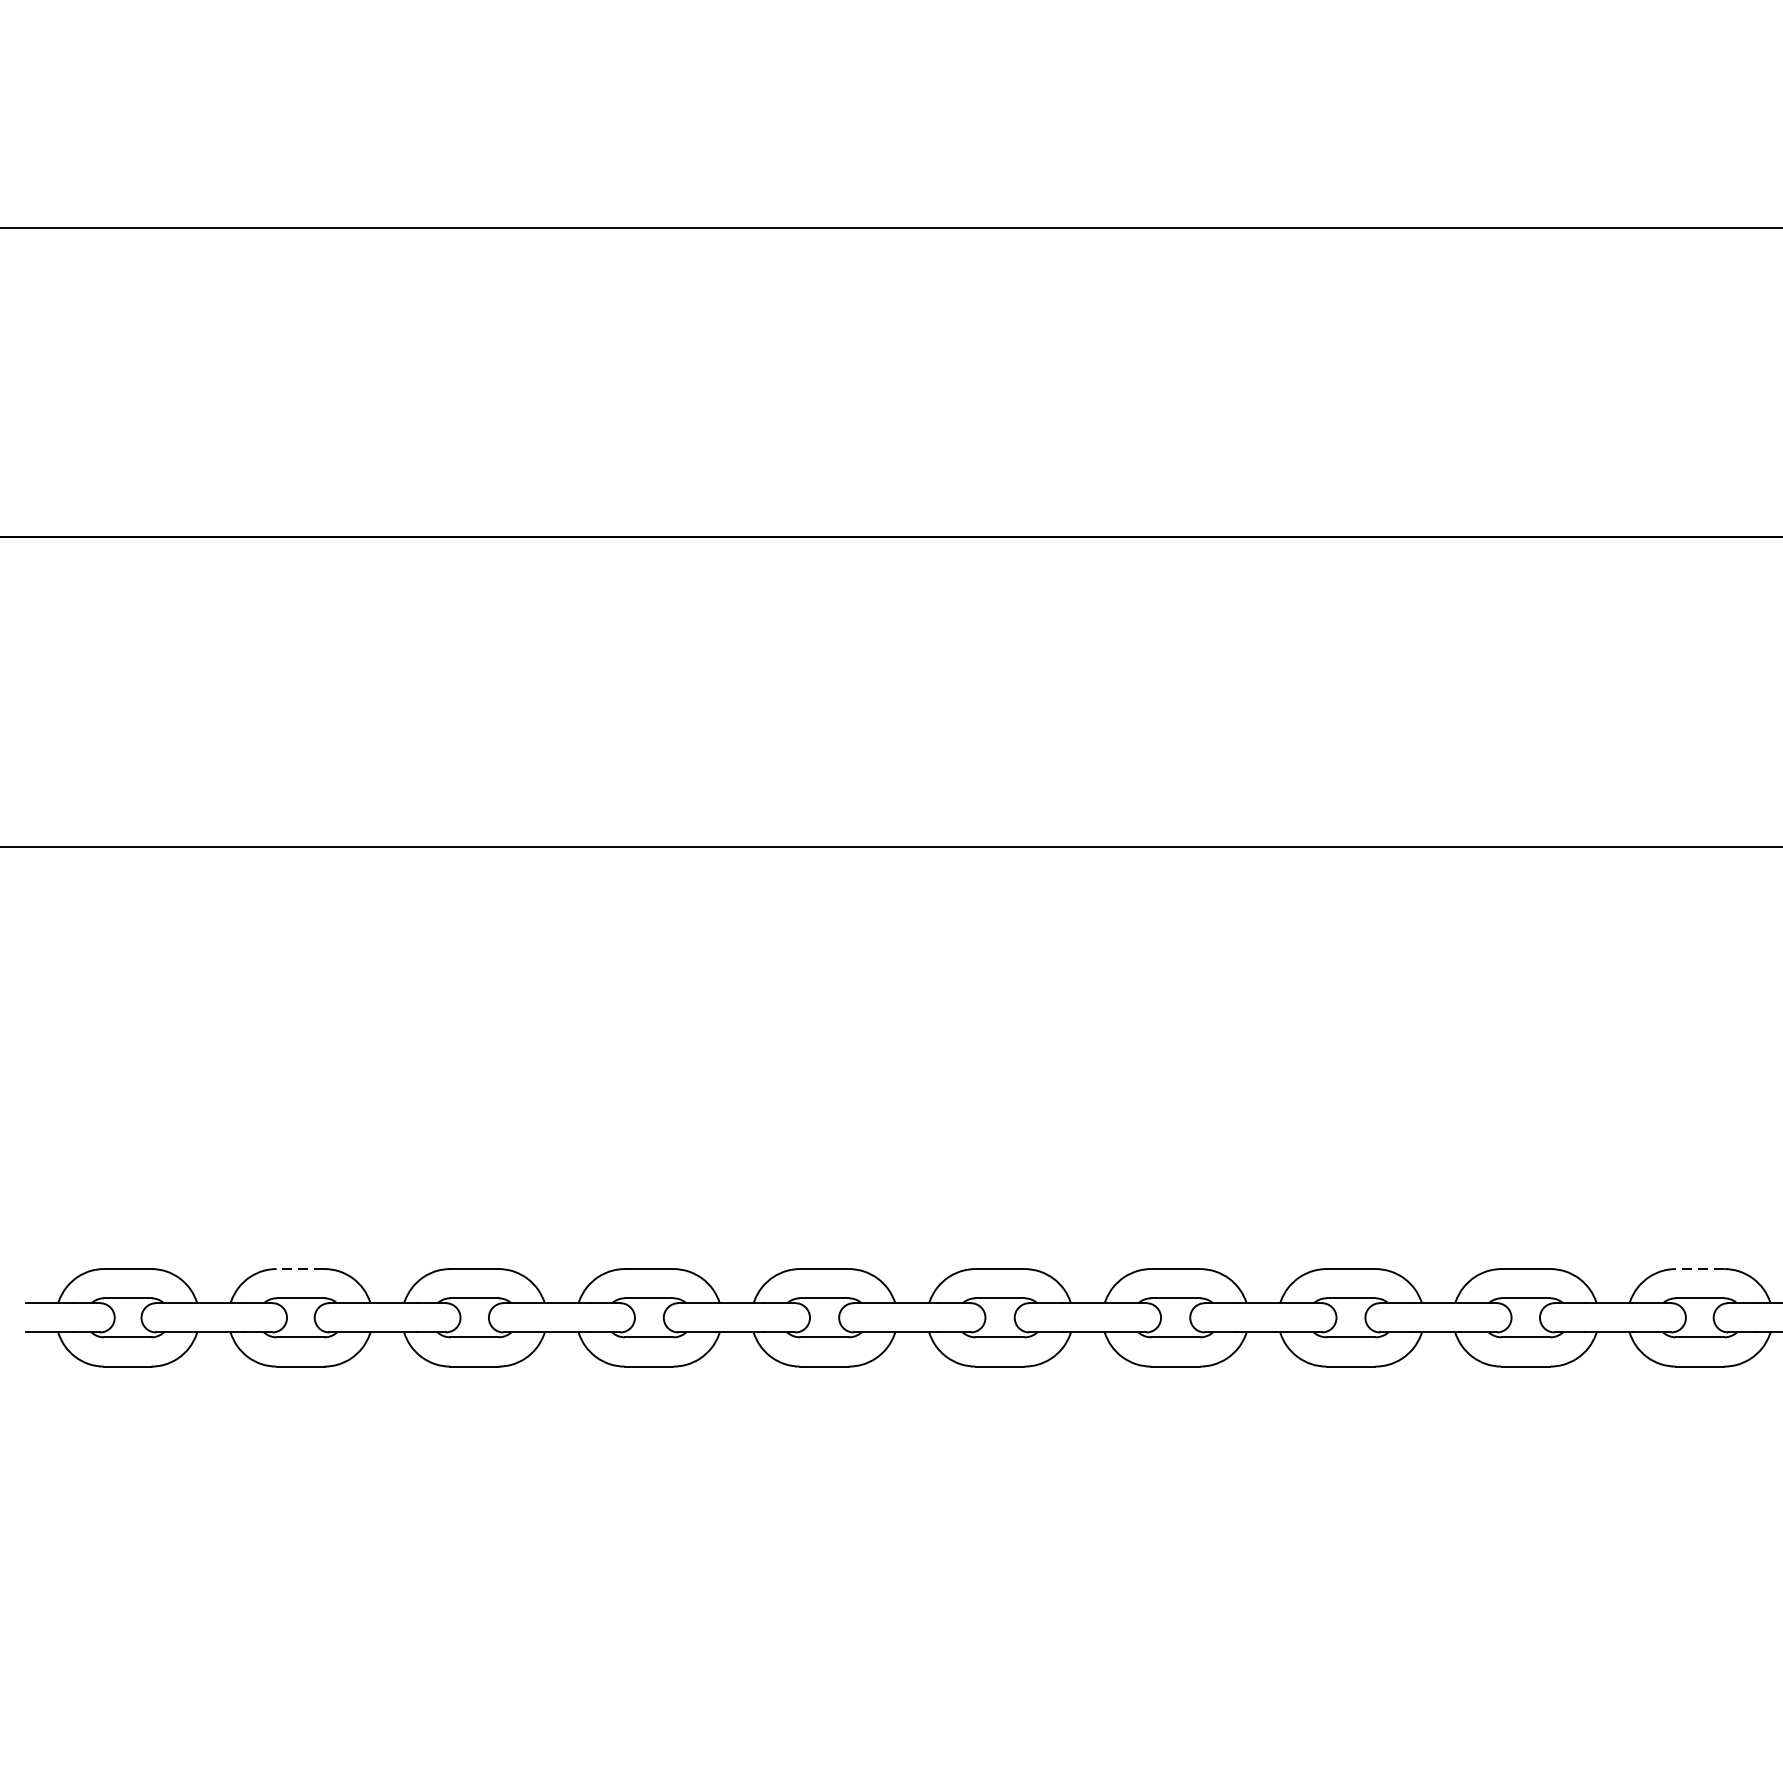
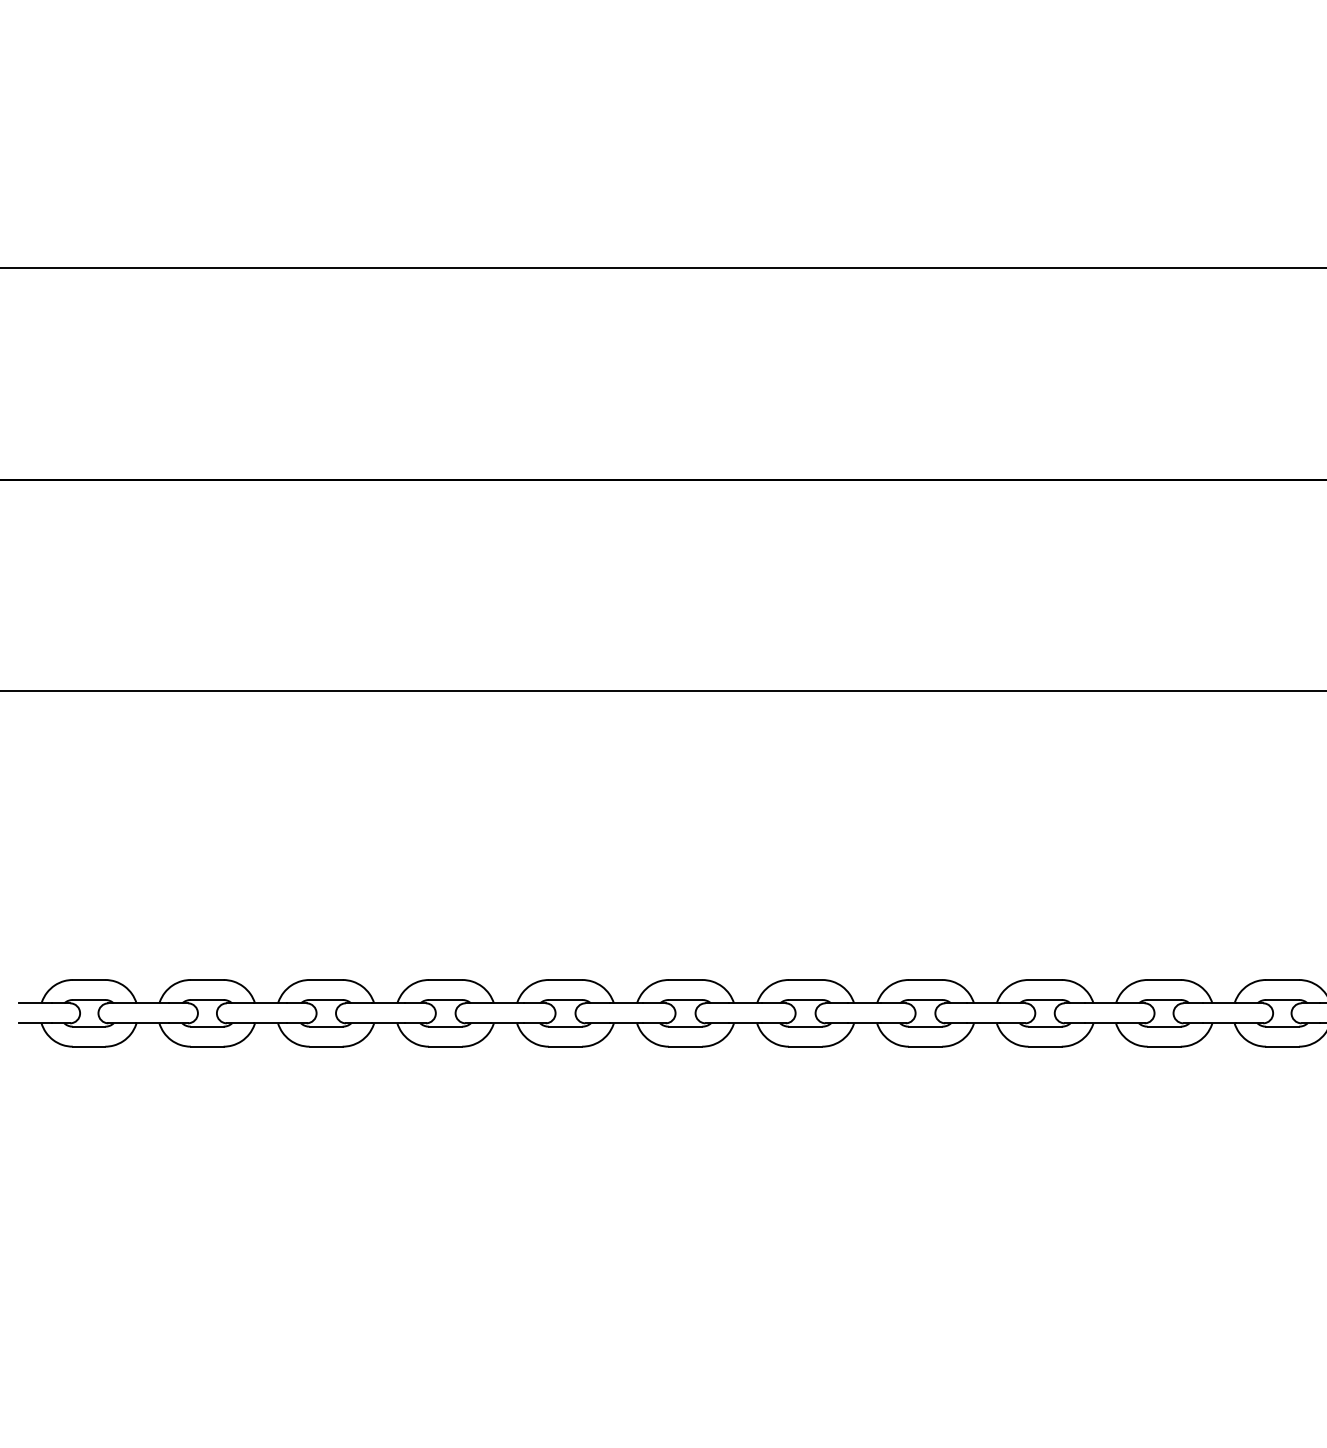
line: (299, 1268) -> (206, 979), dashed -> solid
line: (1700, 1268) -> (1164, 979), dashed -> solid

